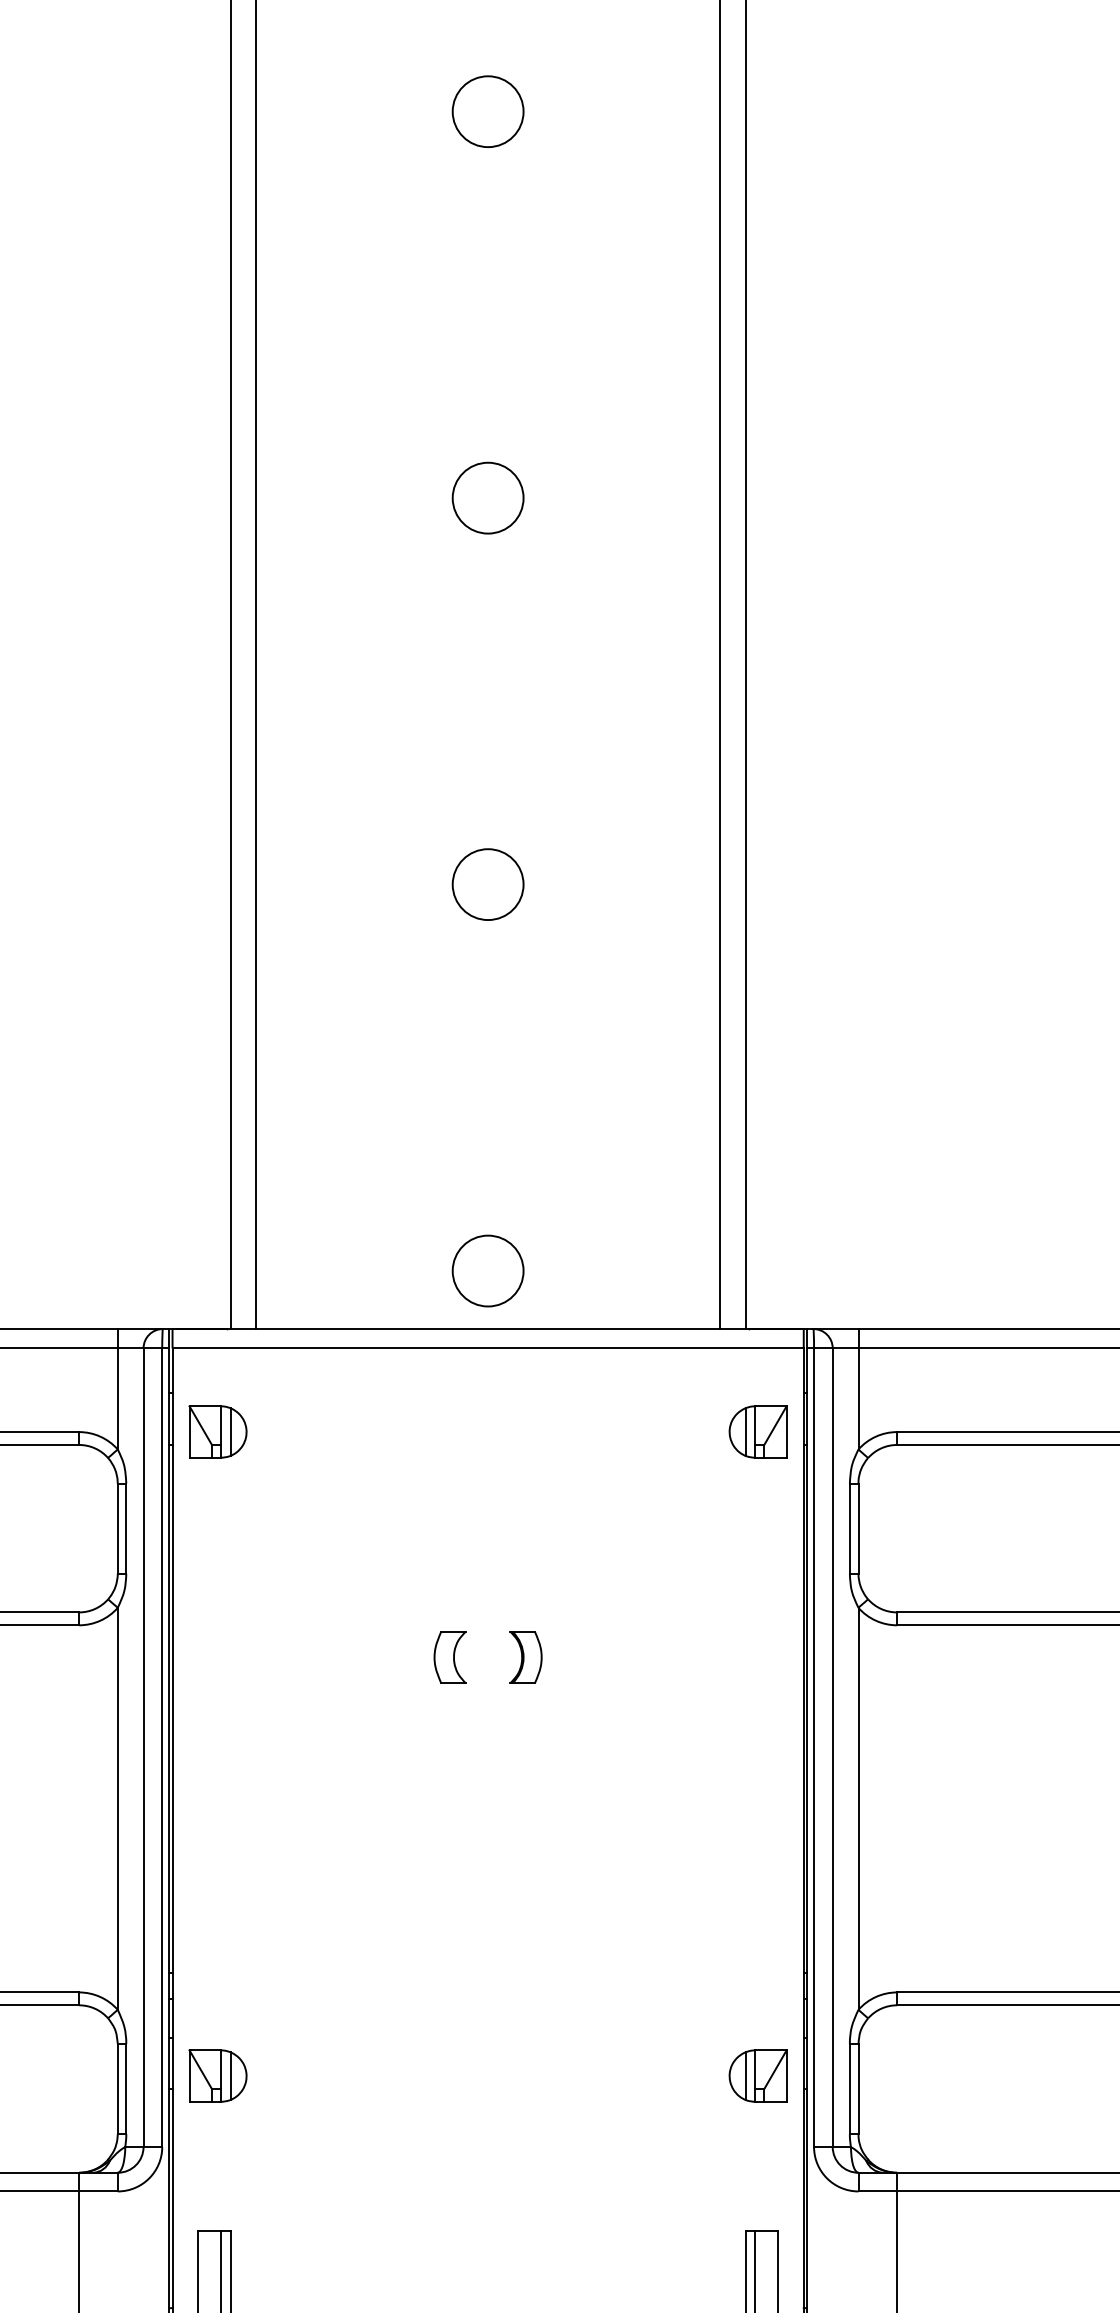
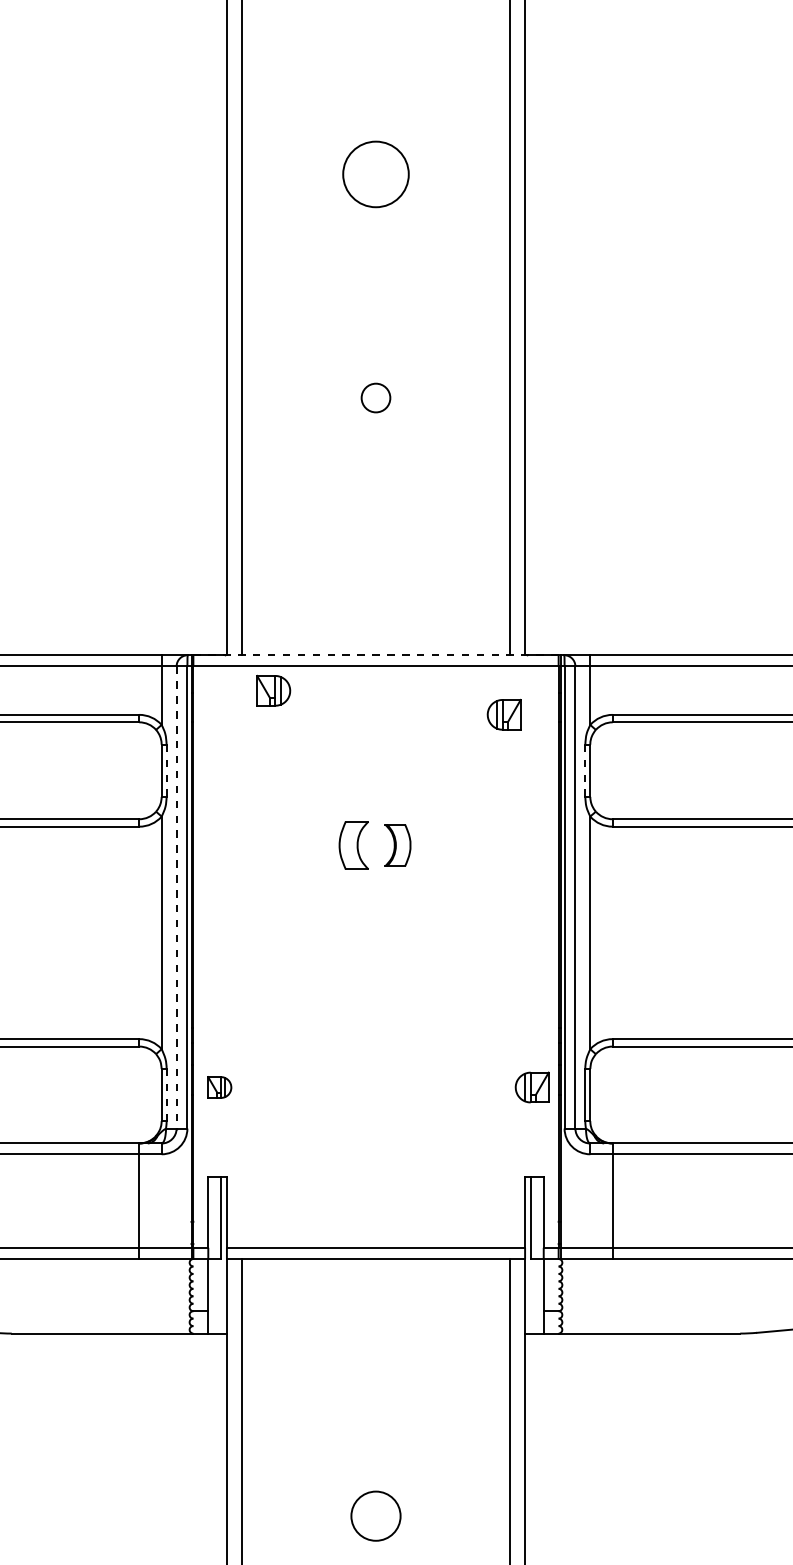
circle: (487, 496) -> (375, 173), size x1.6
circle: (487, 883) -> (375, 397), size x0.7
circle: (487, 1270) -> (375, 621), removed
line: (488, 1329) -> (376, 655), solid -> dashed
part: (217, 1431) -> (273, 690), moved
part: (756, 1431) -> (503, 714), moved
line: (126, 1528) -> (166, 770), solid -> dashed
line: (850, 1528) -> (585, 770), solid -> dashed
part: (449, 1656) -> (353, 844), size x1.6
part: (525, 1656) -> (397, 844), size x1.4
line: (143, 1749) -> (176, 898), solid -> dashed
part: (217, 2076) -> (219, 1087), size x0.7
line: (126, 2088) -> (166, 1094), solid -> dashed

